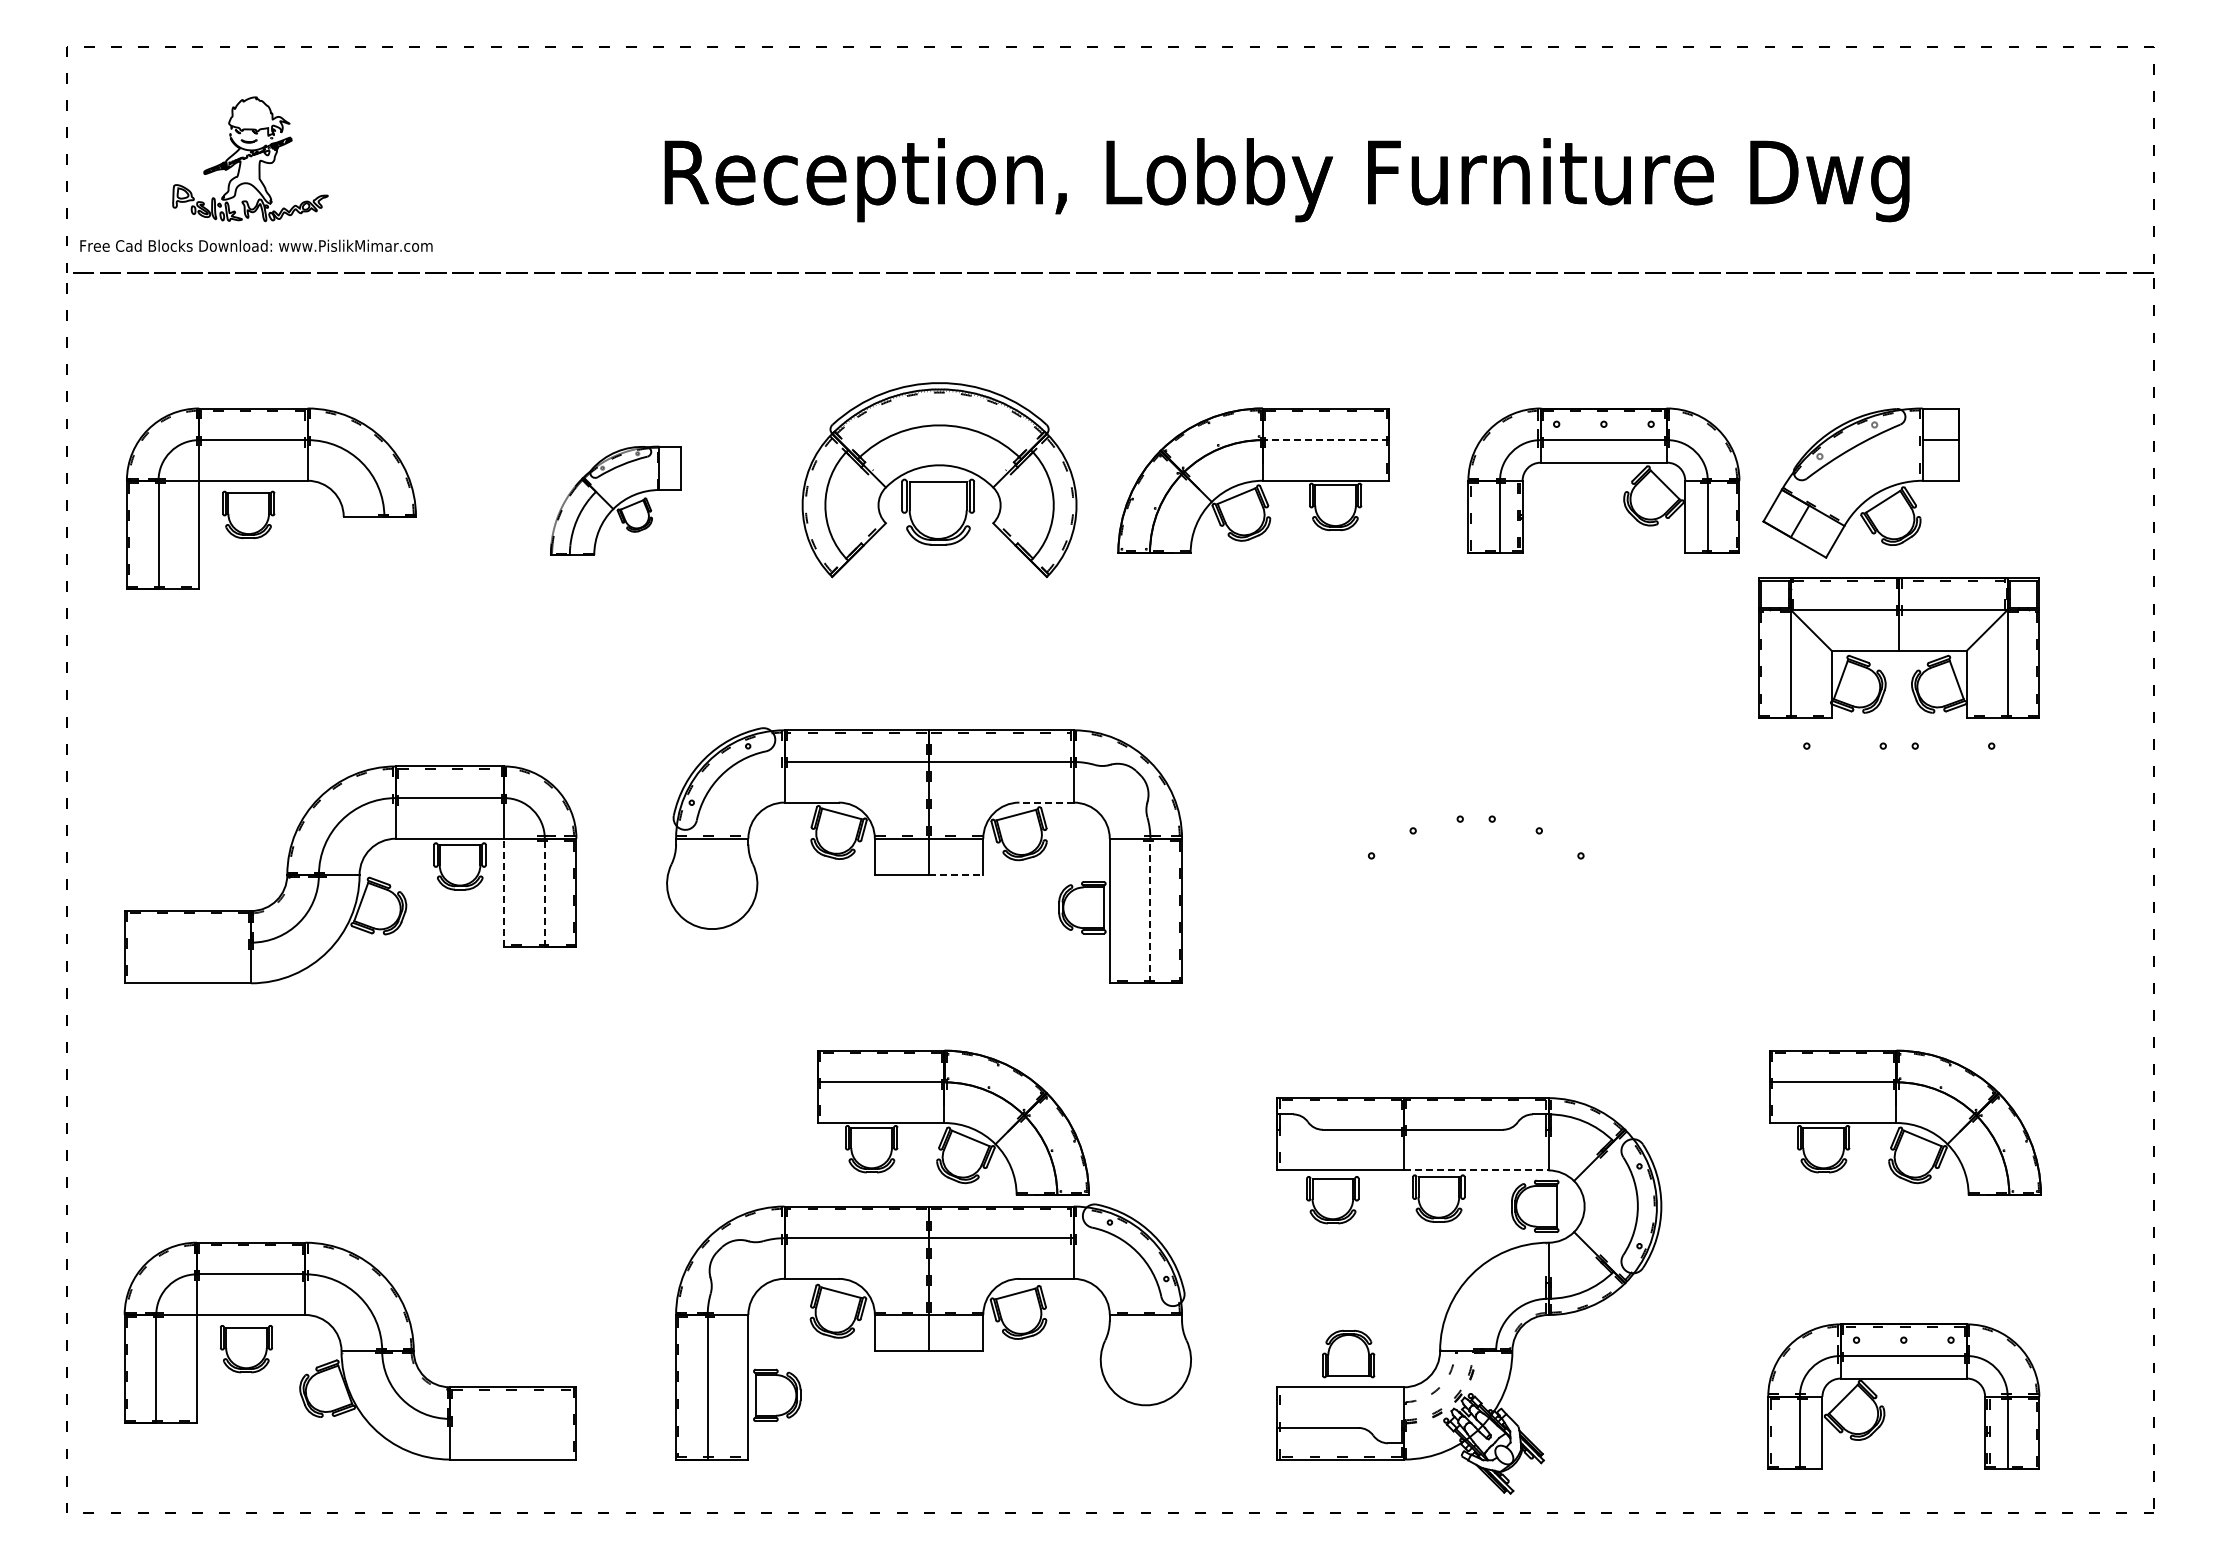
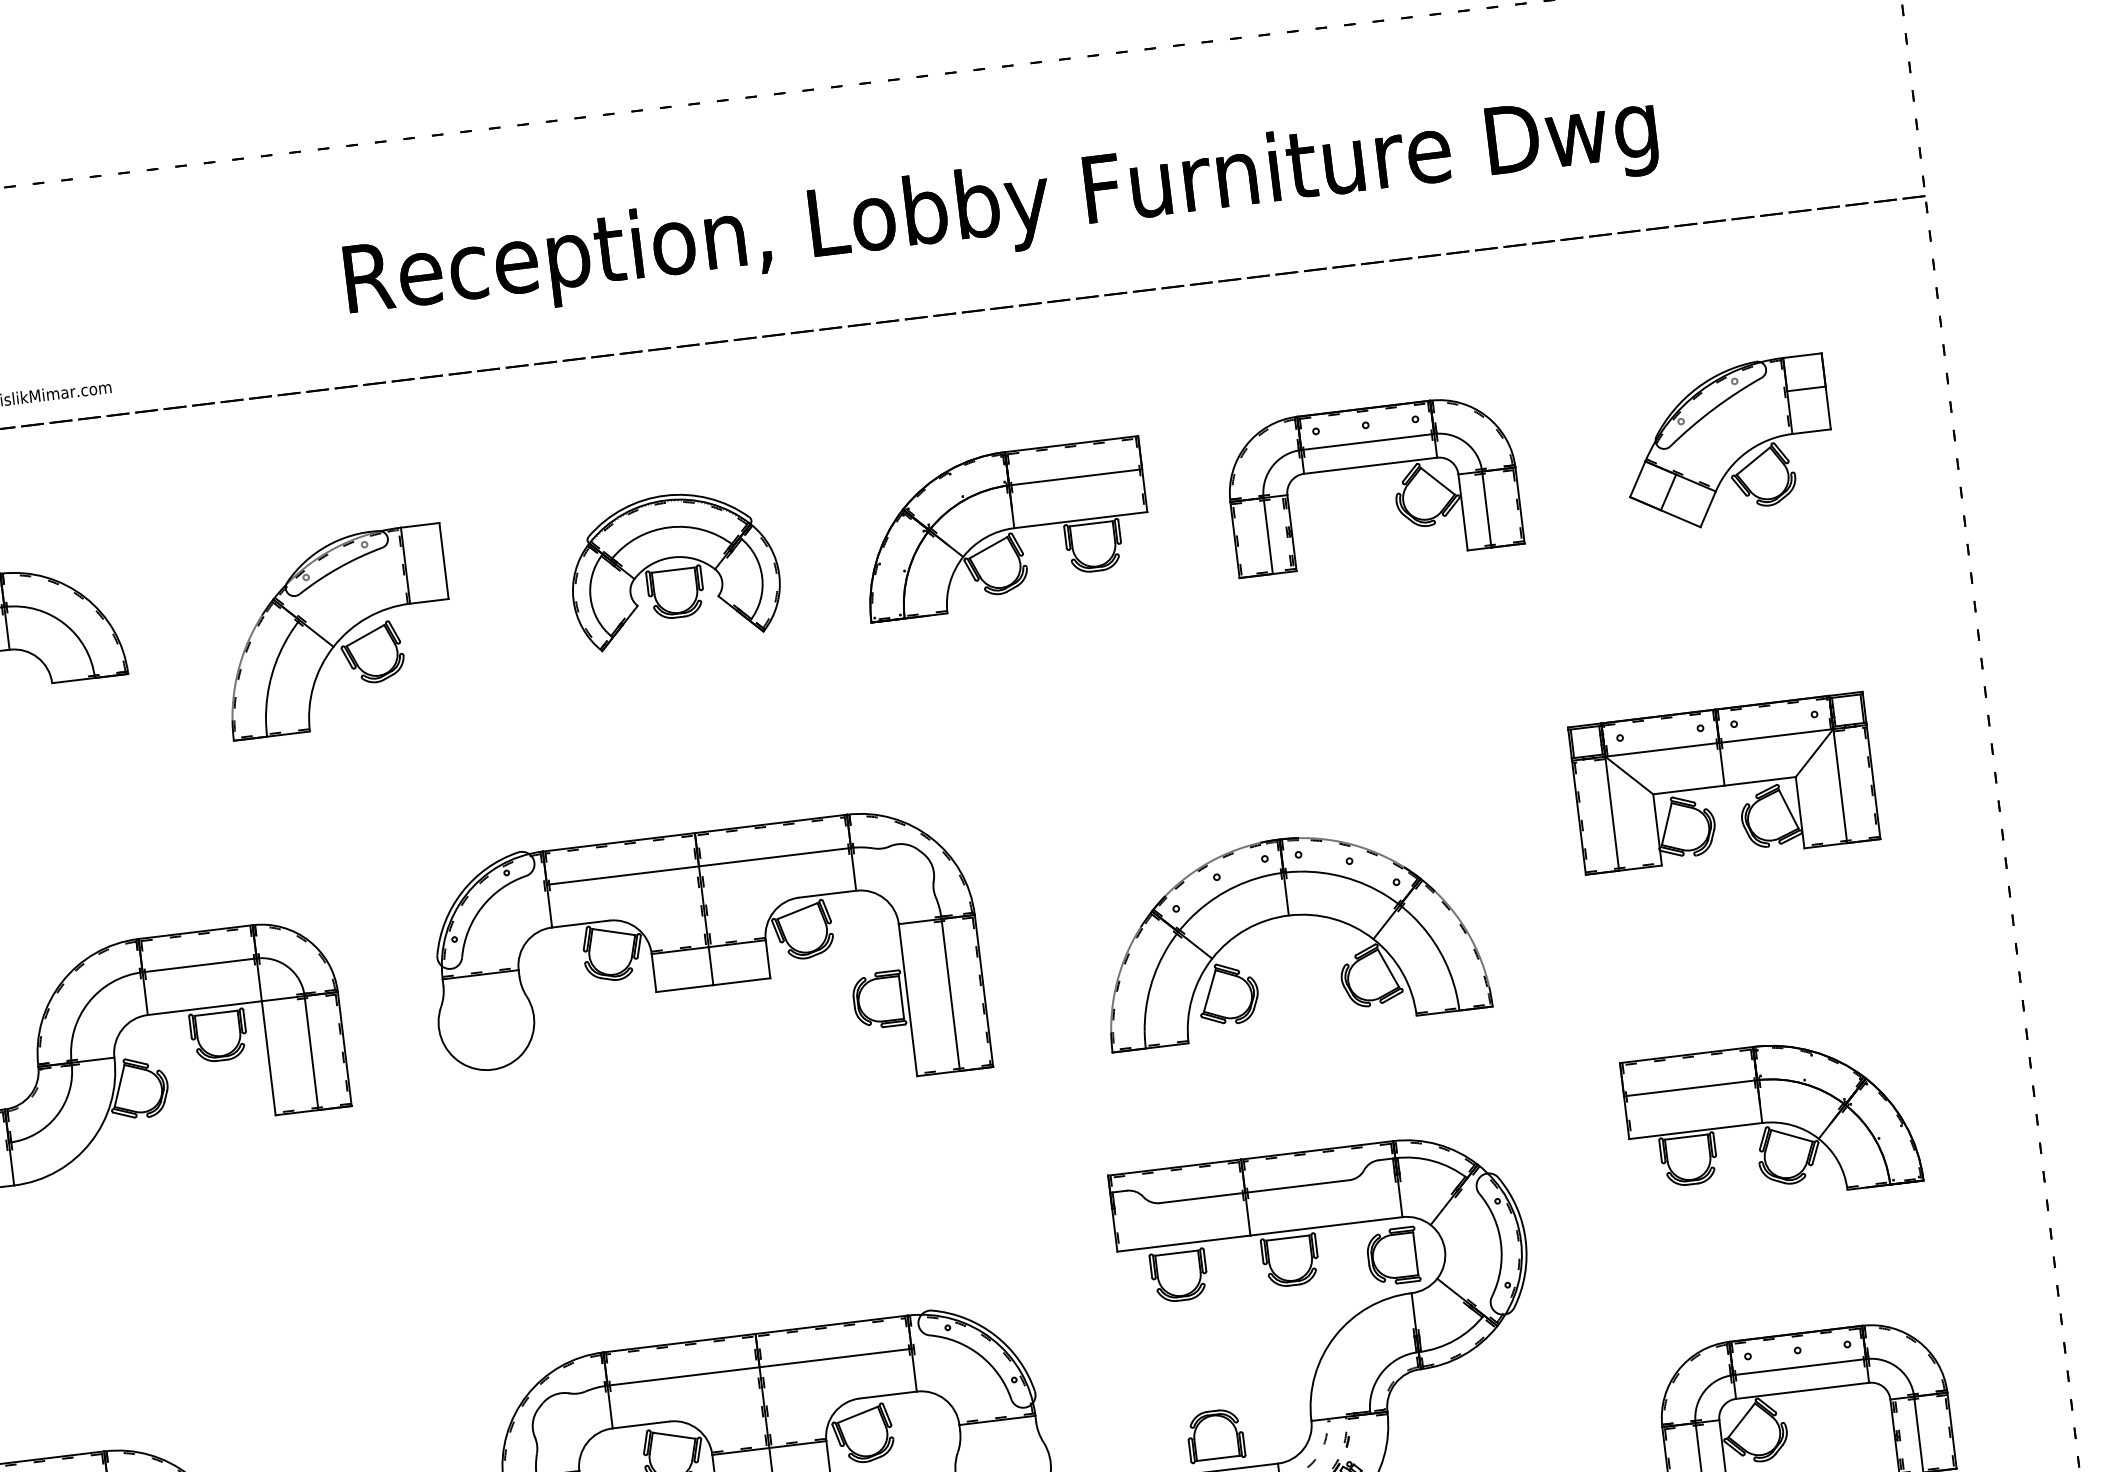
line: (1325, 440) -> (1074, 477), dashed -> solid
part: (939, 479) -> (673, 567), size x0.71
part: (1860, 482) -> (1727, 443), moved
part: (615, 500) -> (335, 631), size x1.67
part: (1898, 647) -> (1723, 782), moved
line: (1046, 802) -> (827, 894), dashed -> solid
line: (956, 874) -> (742, 981), dashed -> solid
part: (1475, 875) -> (1288, 916), added
line: (504, 892) -> (269, 1057), dashed -> solid
line: (544, 892) -> (311, 1052), dashed -> solid
line: (1150, 910) -> (950, 994), dashed -> solid
part: (953, 1122) -> (770, 1242), removed
line: (1476, 1170) -> (1326, 1226), dashed -> solid

